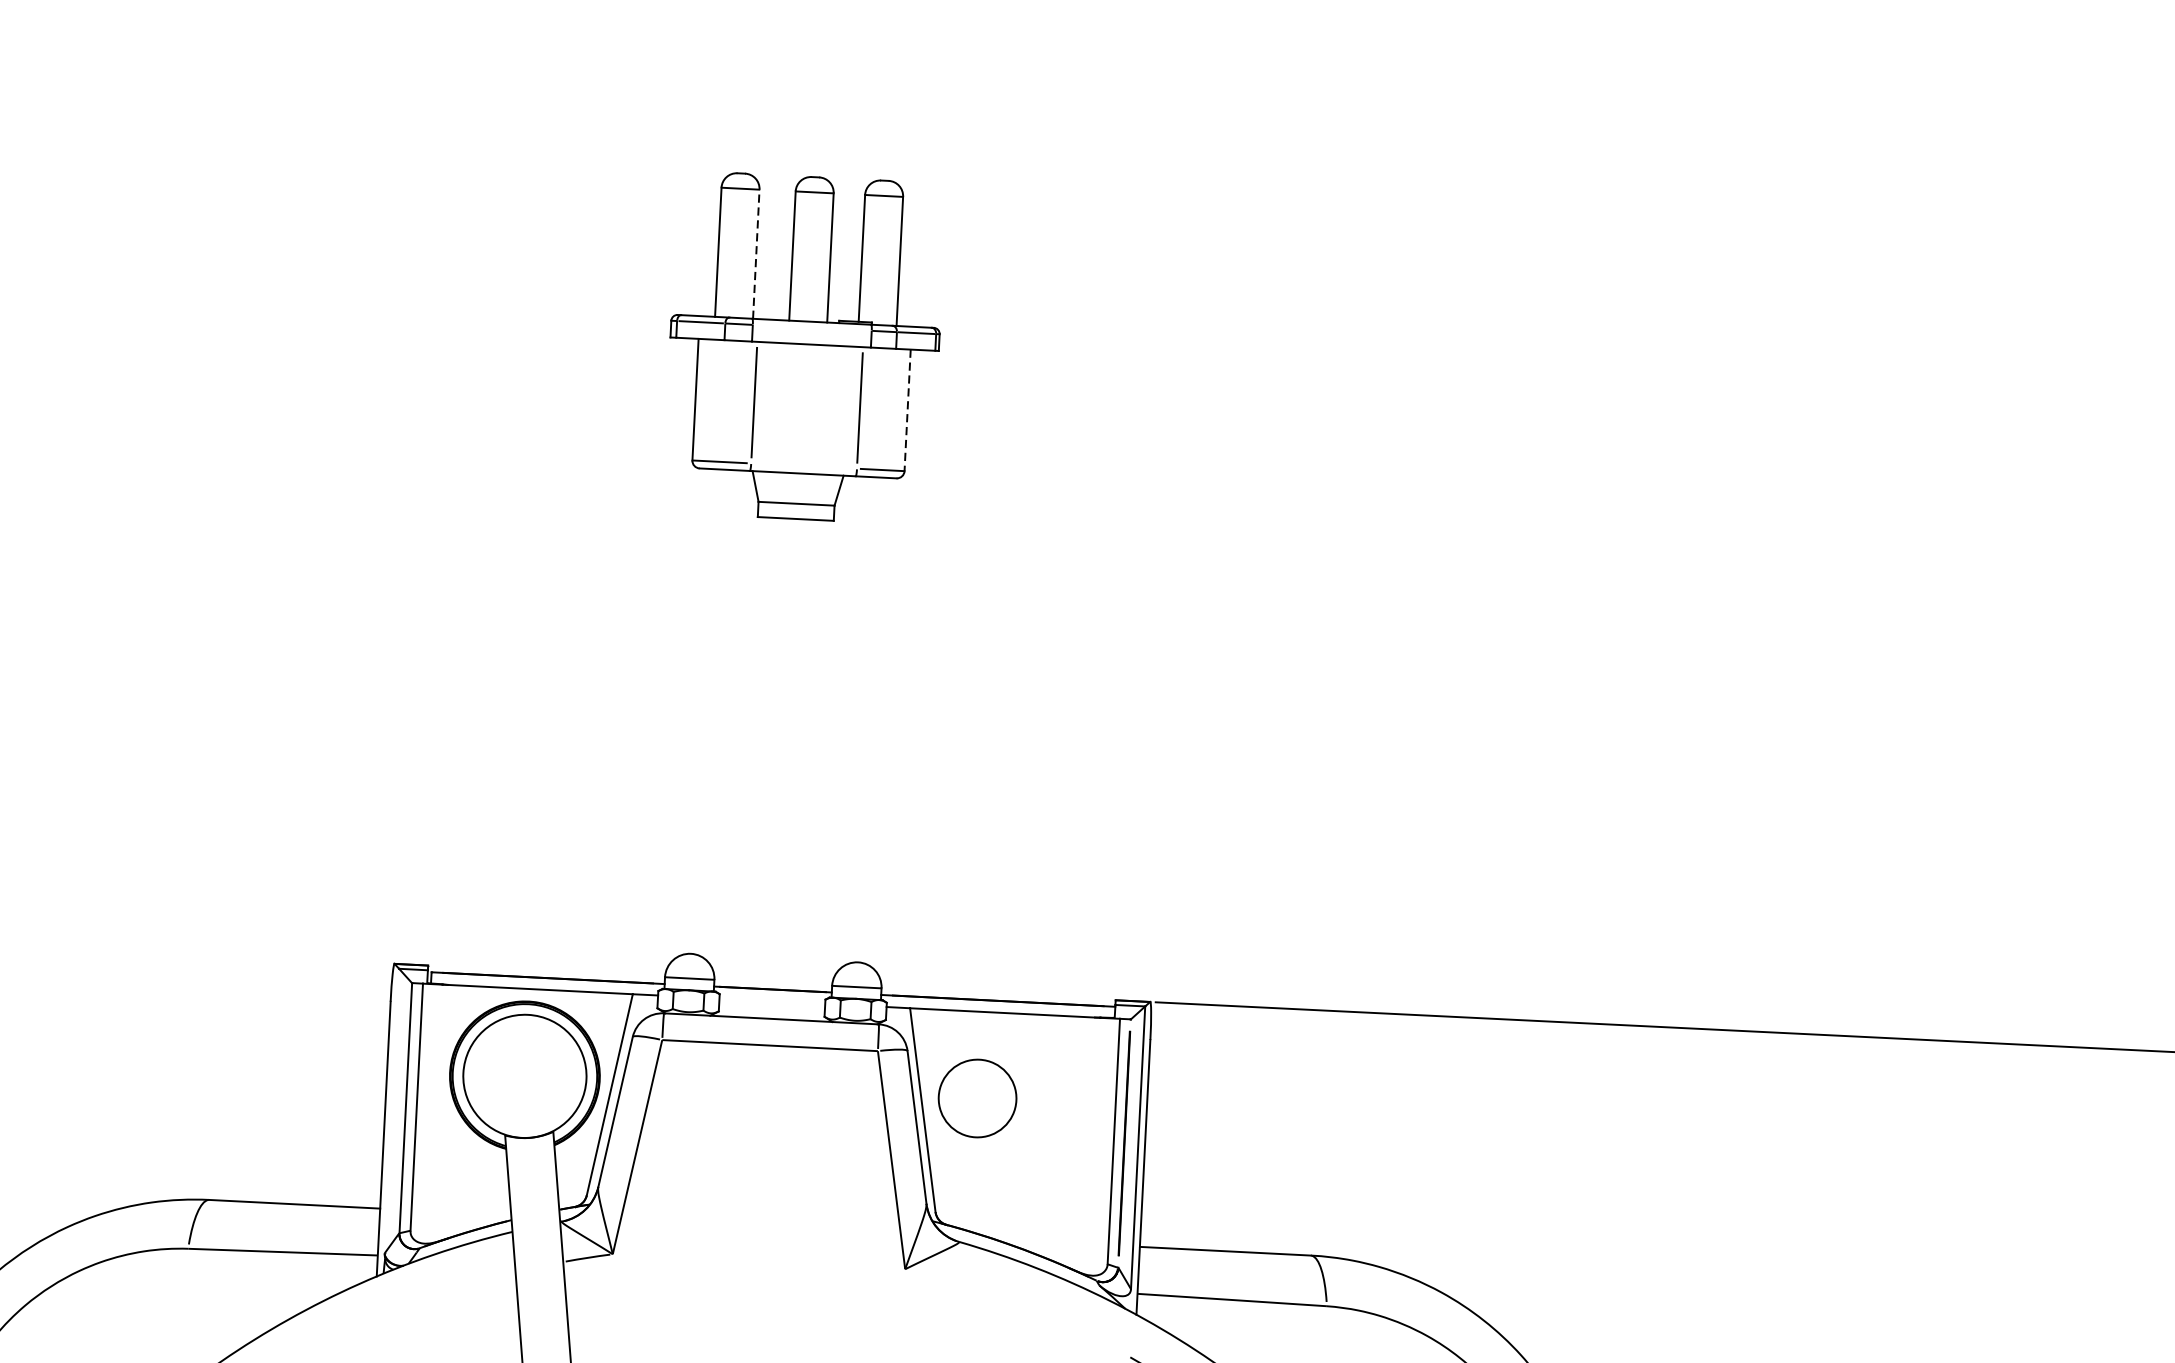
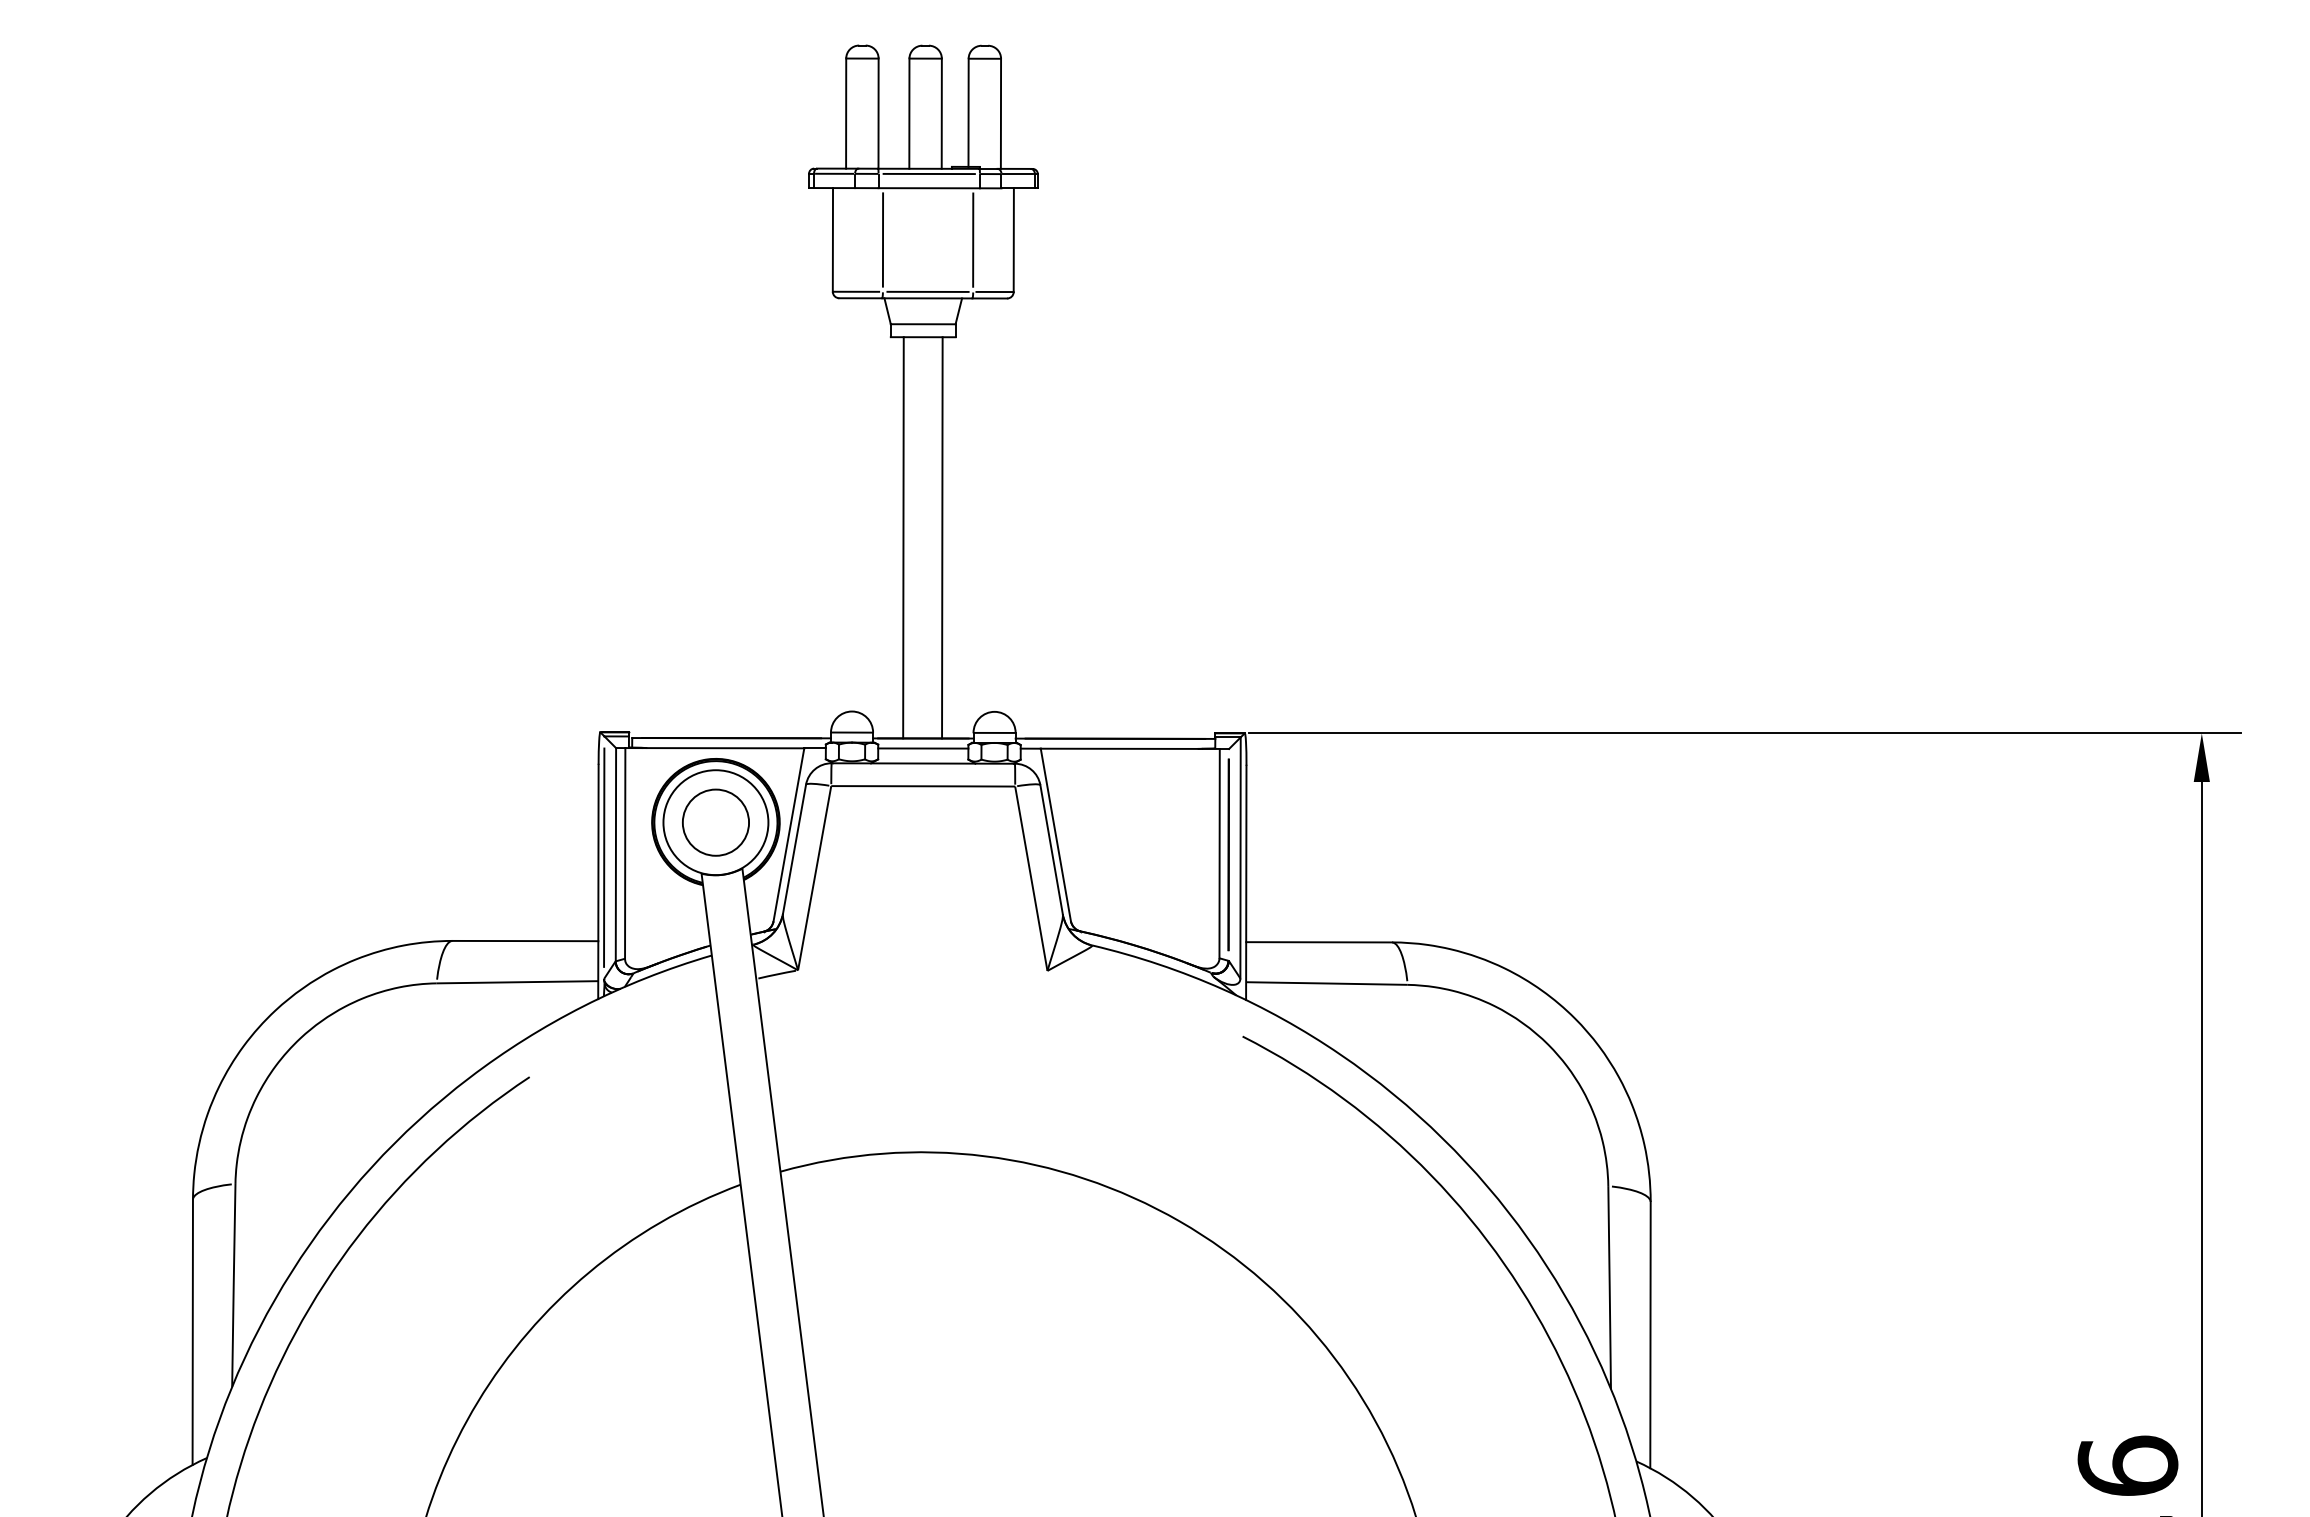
line: (756, 254) -> (878, 113), dashed -> solid
line: (811, 327) -> (928, 173), added
line: (907, 410) -> (1013, 240), dashed -> solid
line: (803, 465) -> (927, 291), added
line: (761, 752) -> (903, 537), added
line: (806, 754) -> (942, 537), added
line: (772, 1001) -> (923, 748), added
circle: (977, 1098) -> (715, 822), moved
line: (392, 1110) -> (604, 857), added

